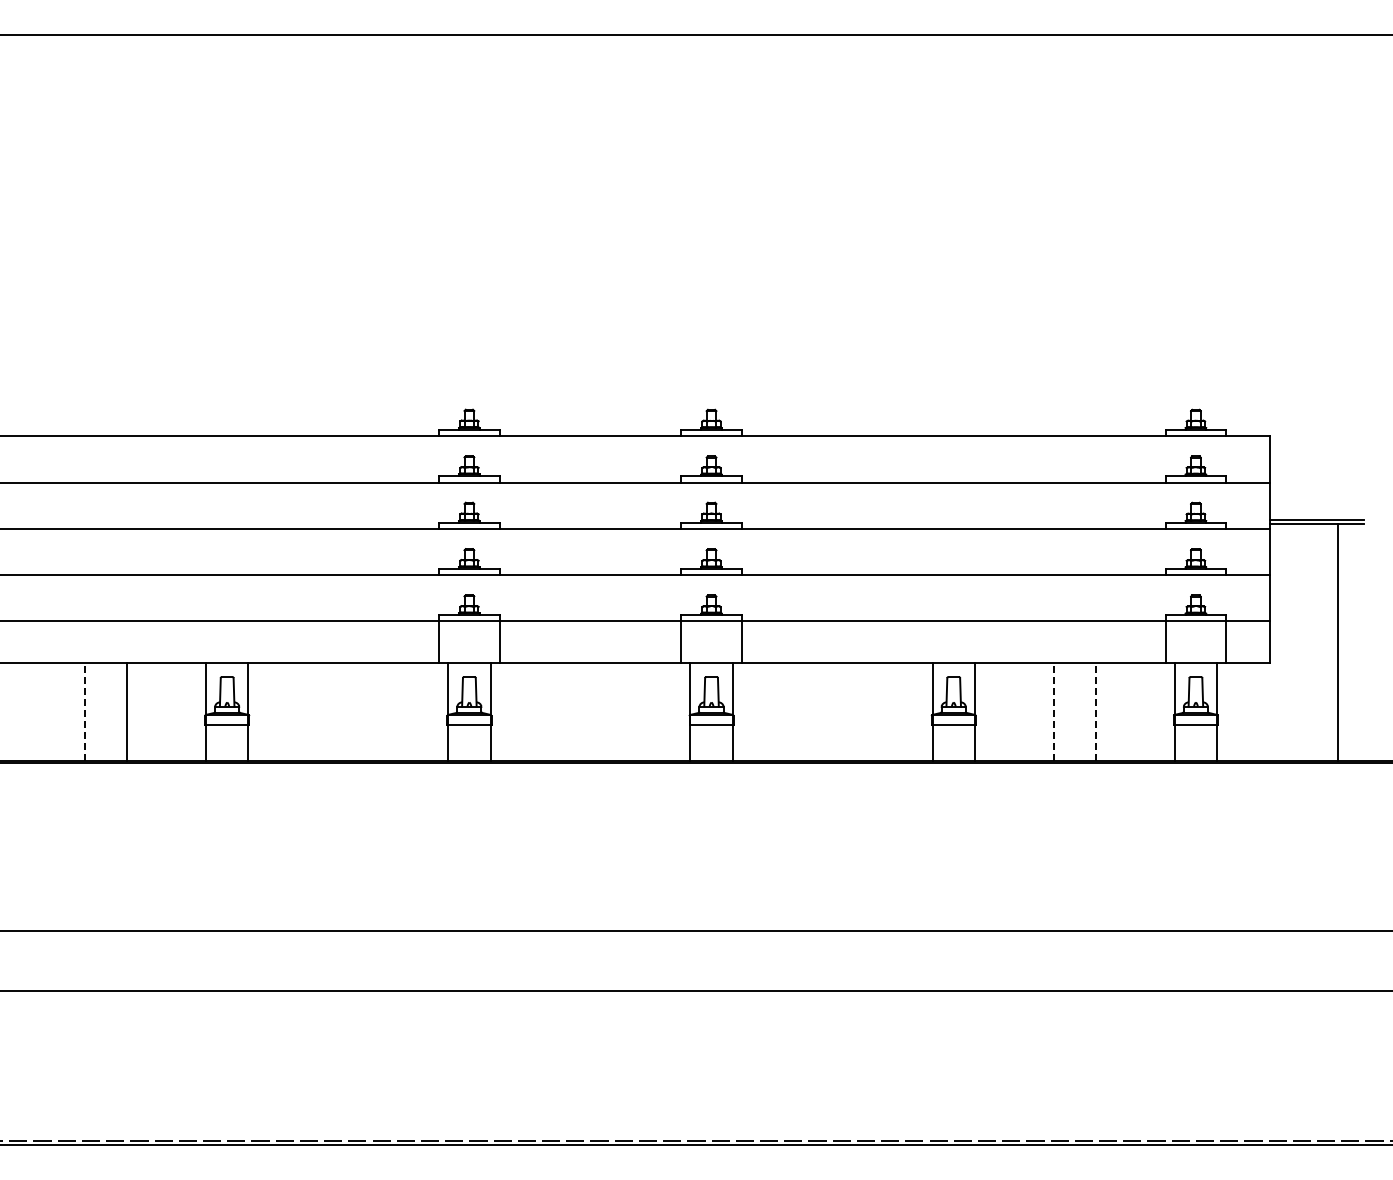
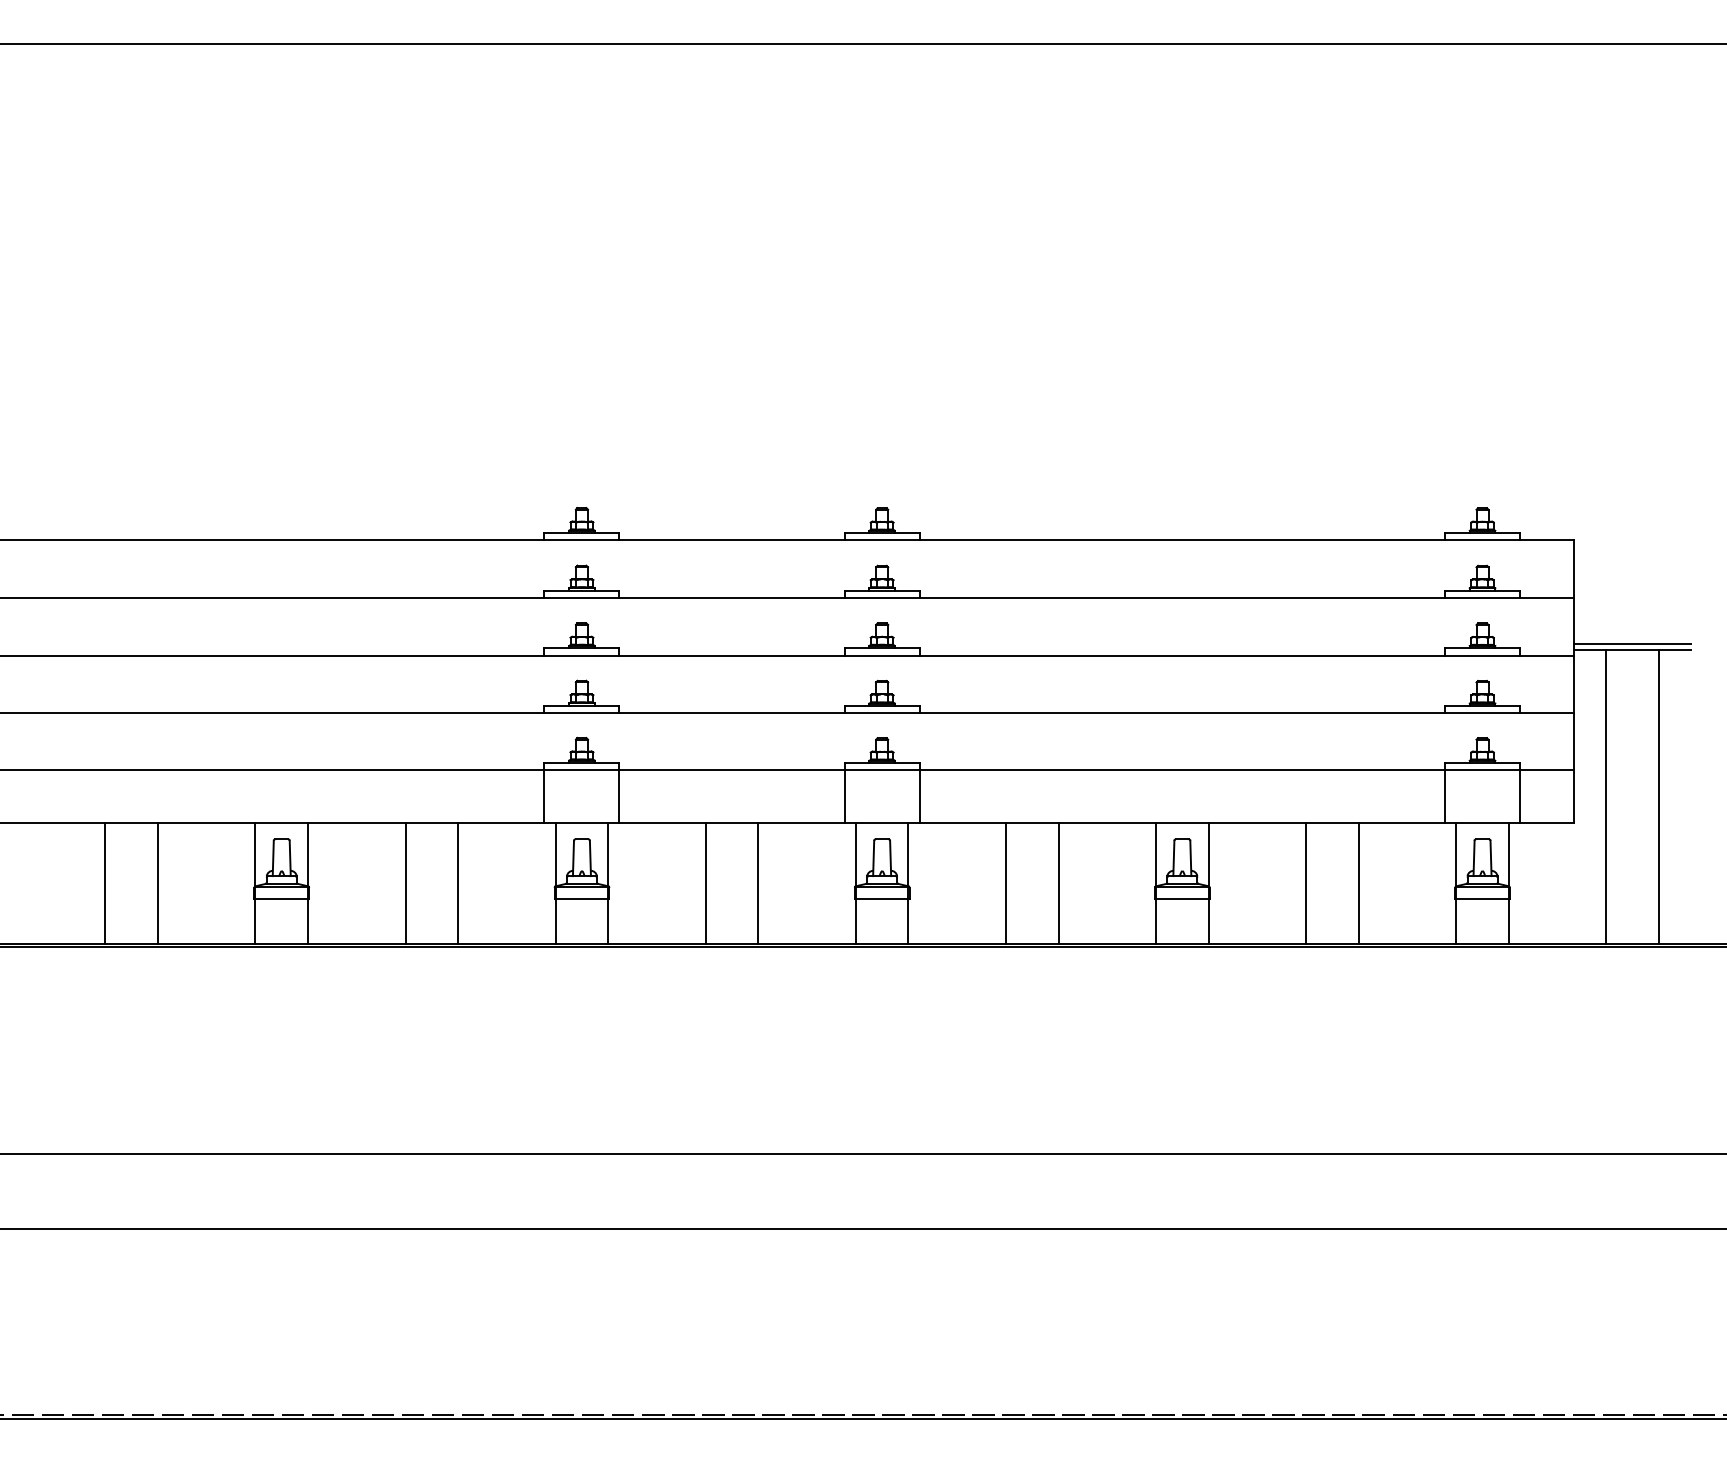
line: (1295, 642) -> (1606, 796), added
line: (84, 712) -> (104, 883), dashed -> solid
line: (327, 712) -> (406, 883), added
line: (369, 712) -> (458, 883), added
line: (569, 712) -> (706, 883), added
line: (611, 712) -> (758, 883), added
line: (811, 712) -> (1006, 883), added
line: (853, 712) -> (1058, 883), added
line: (1053, 712) -> (1306, 883), dashed -> solid
line: (1096, 712) -> (1359, 883), dashed -> solid

